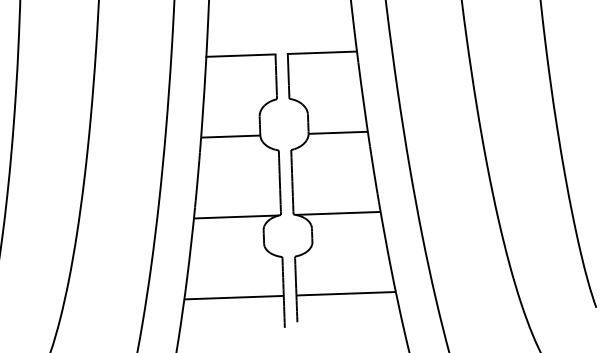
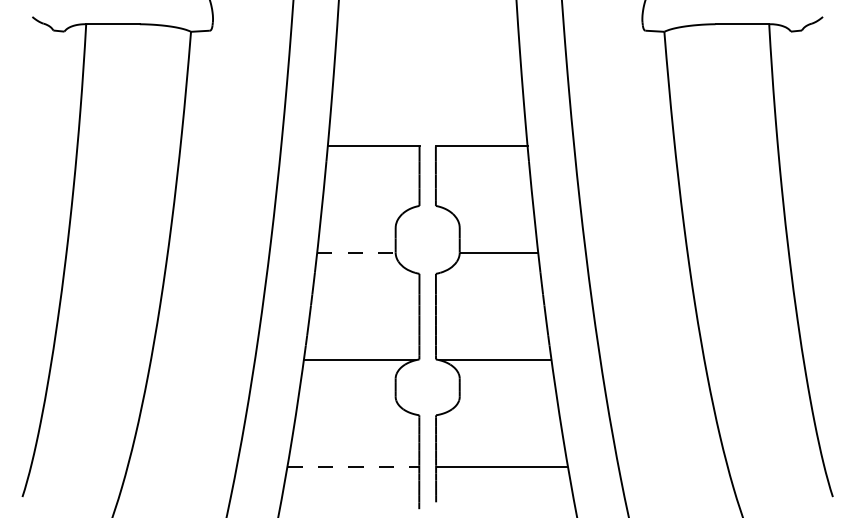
line: (230, 136) -> (356, 253), solid -> dashed
line: (234, 297) -> (353, 466), solid -> dashed

